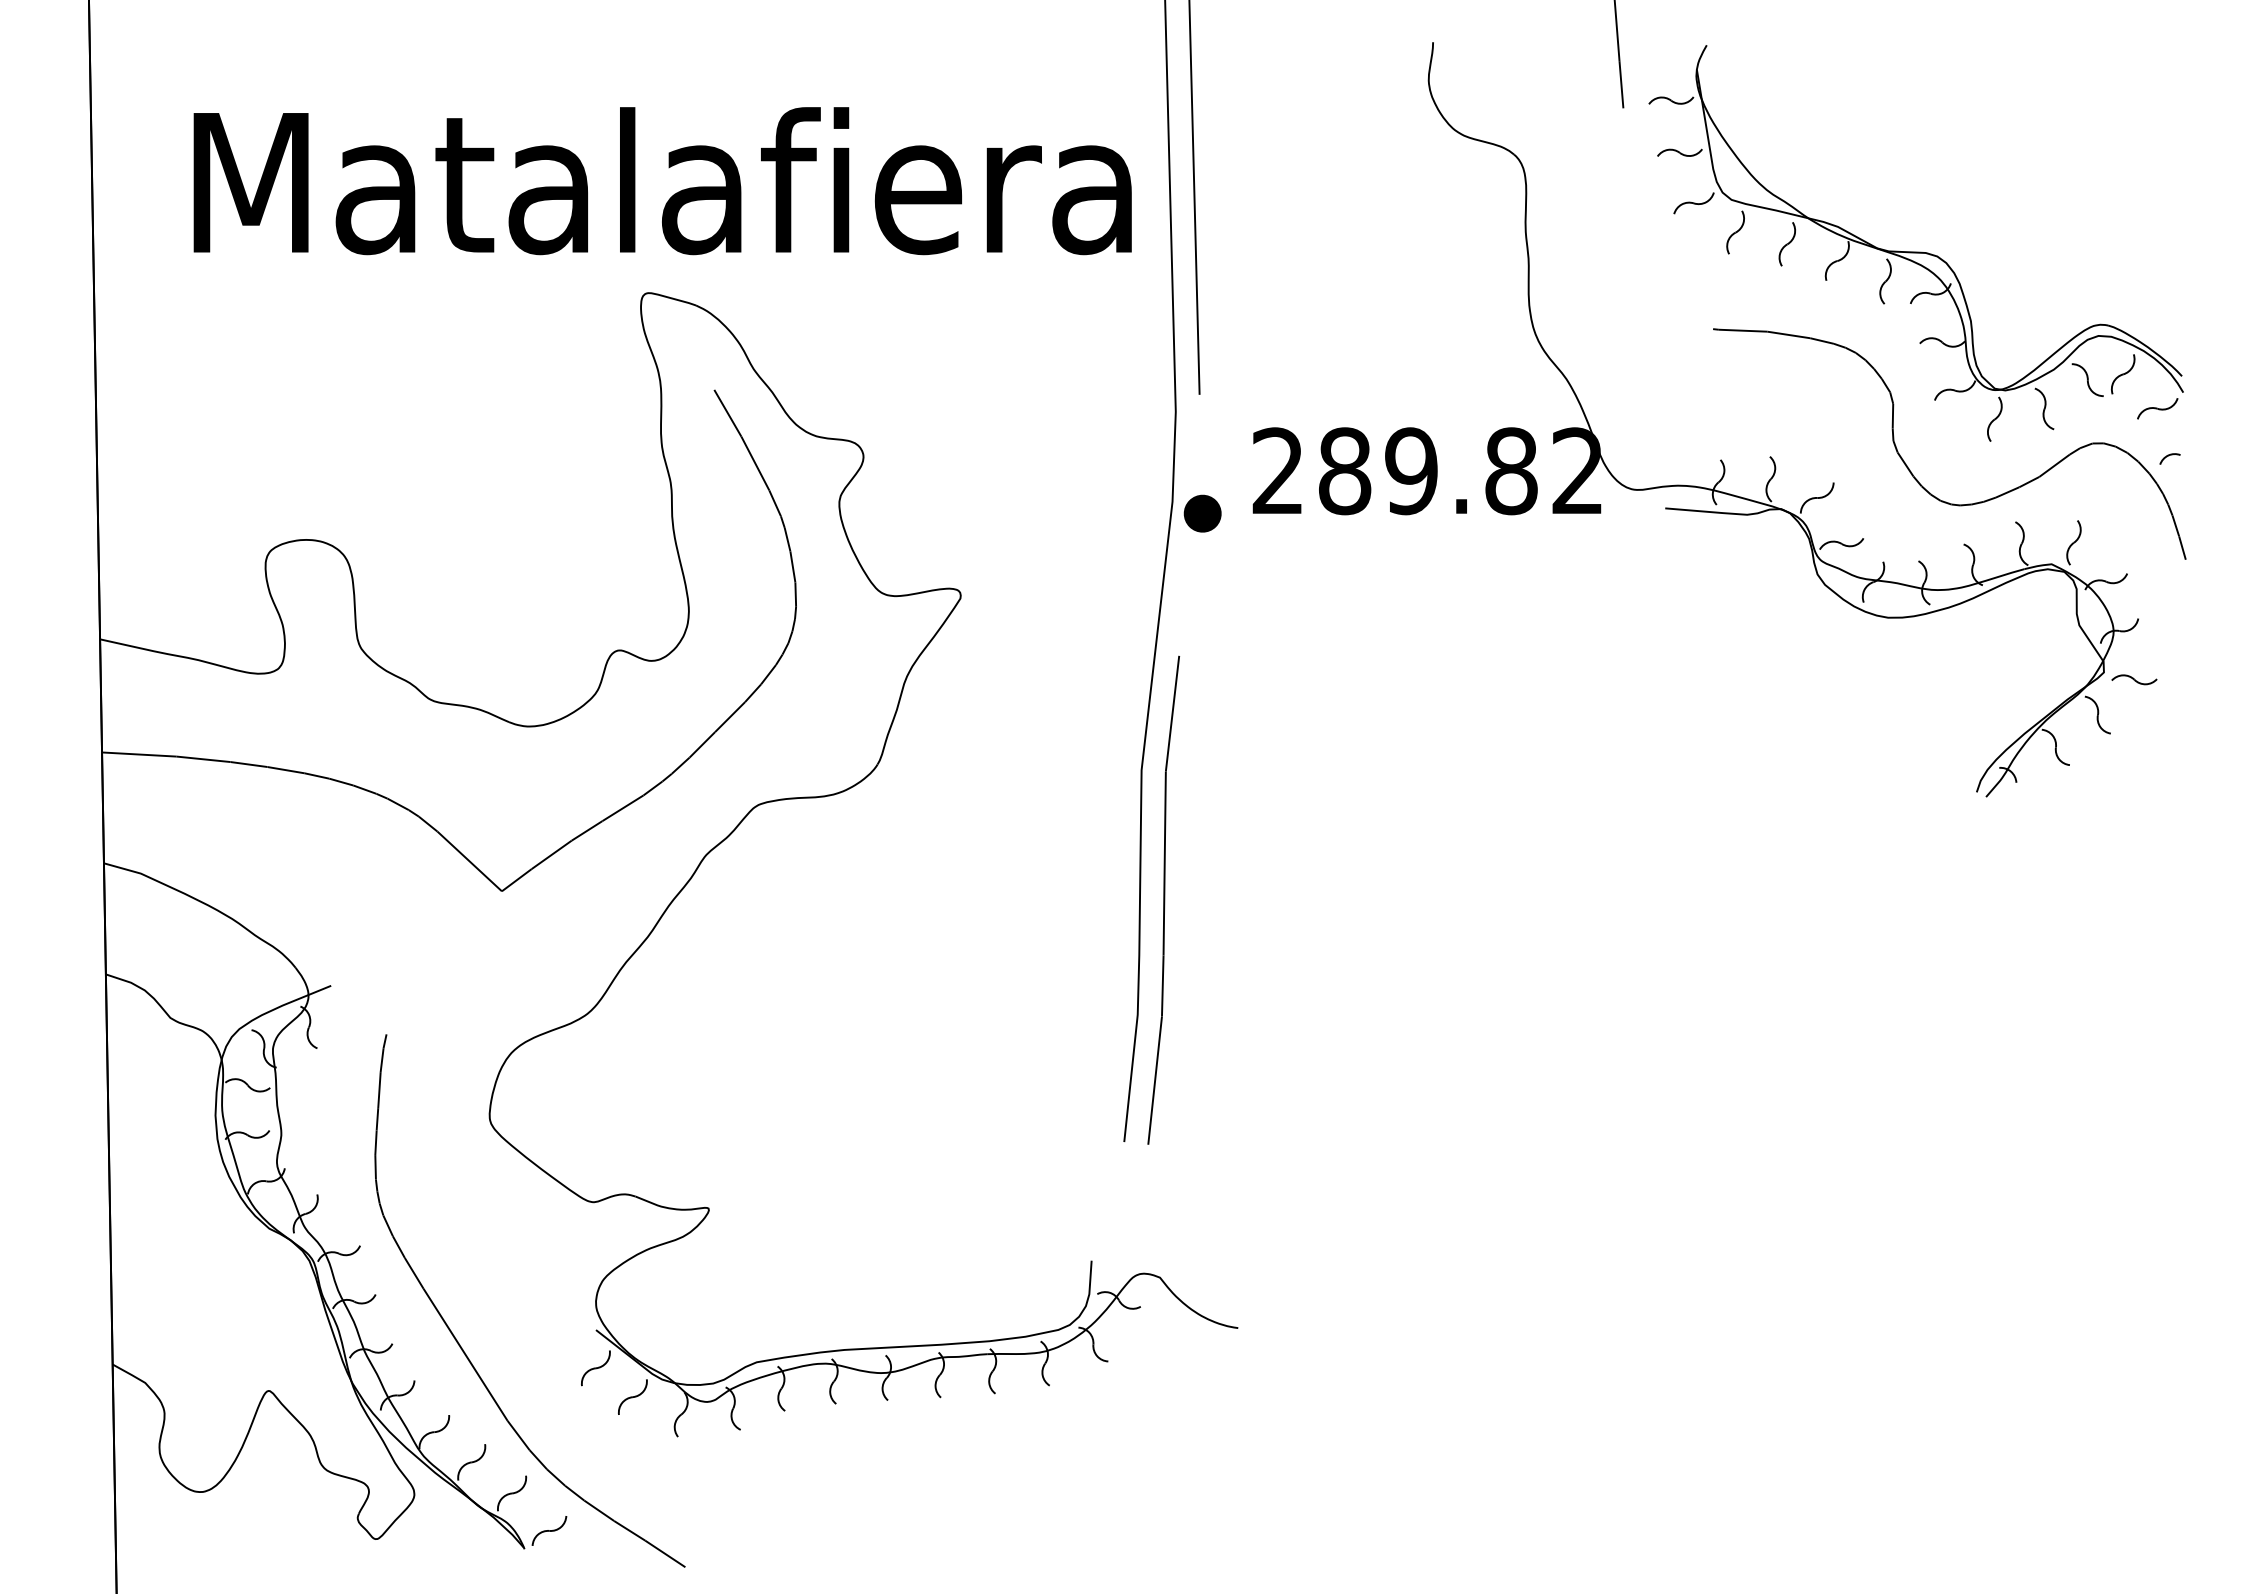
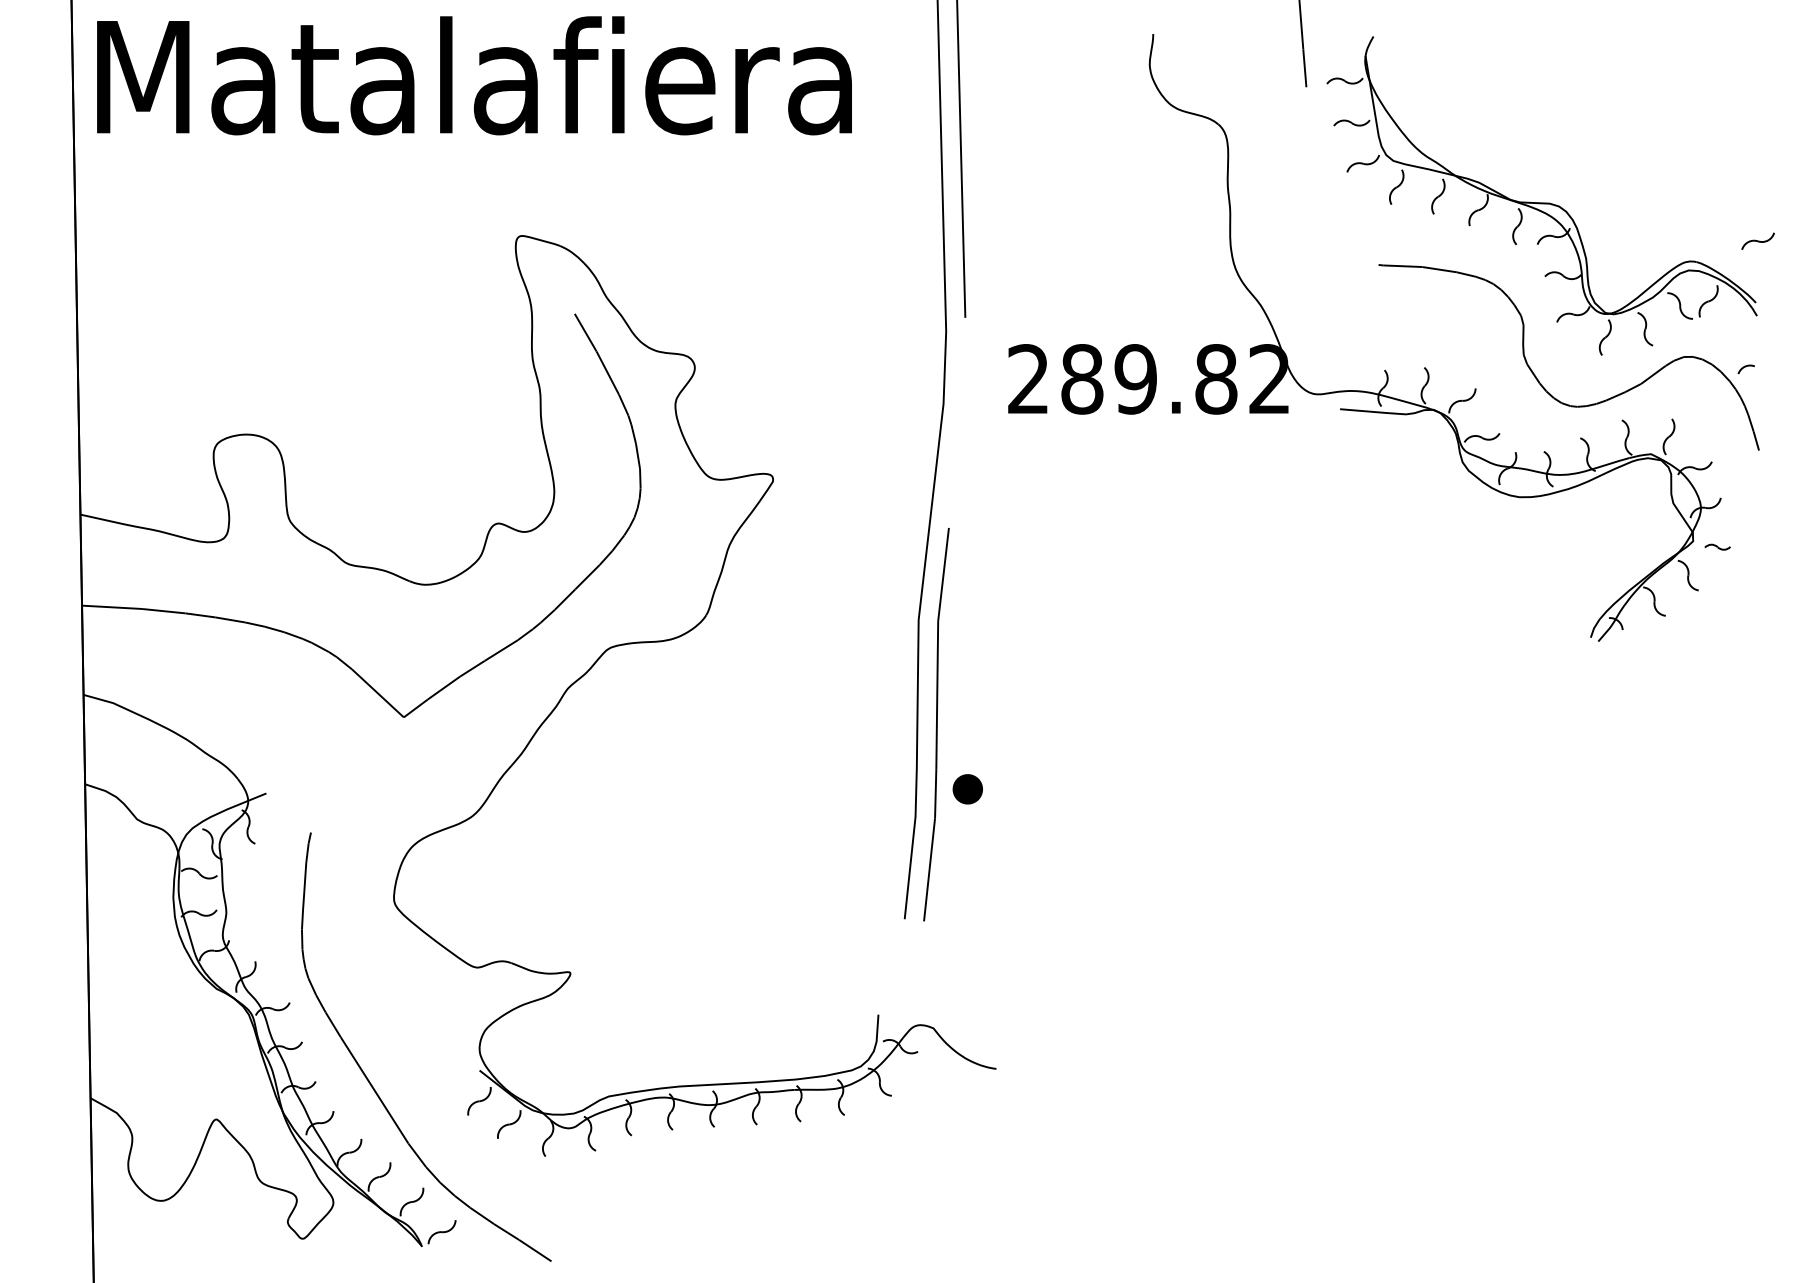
text: (662, 181) -> (474, 76), moved
part: (2157, 408) -> (1757, 241), moved
part: (1202, 513) -> (967, 789), moved
part: (2134, 679) -> (1717, 546), size x0.7

